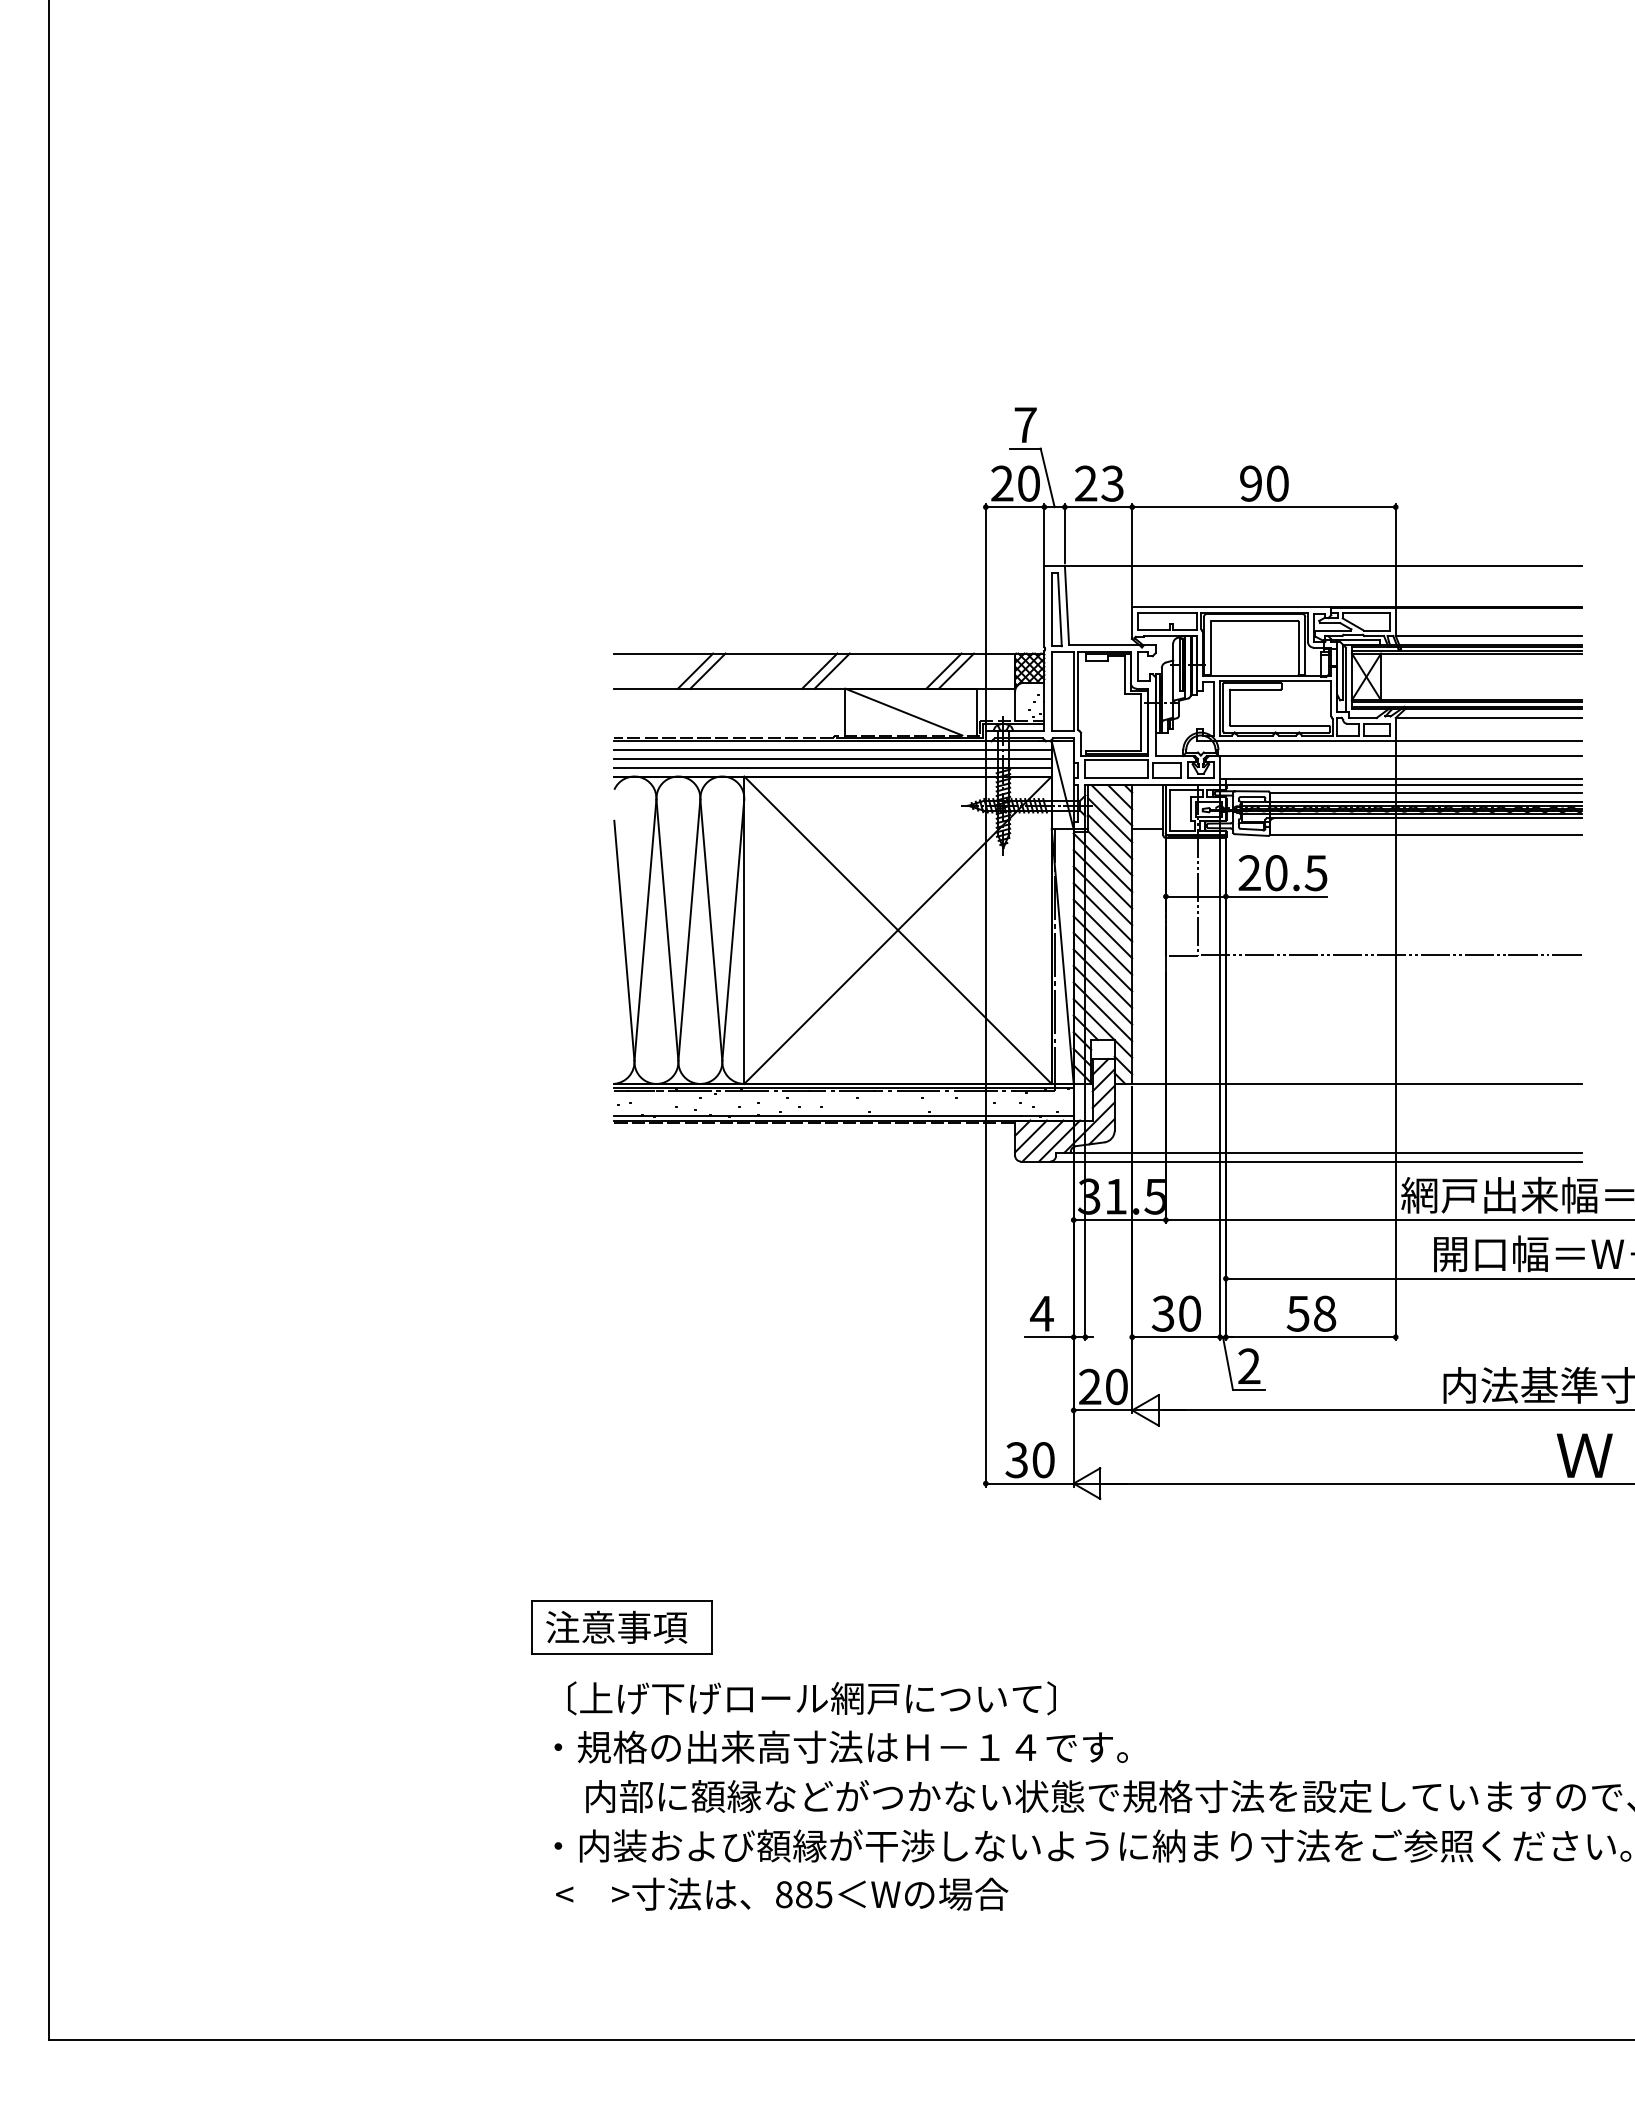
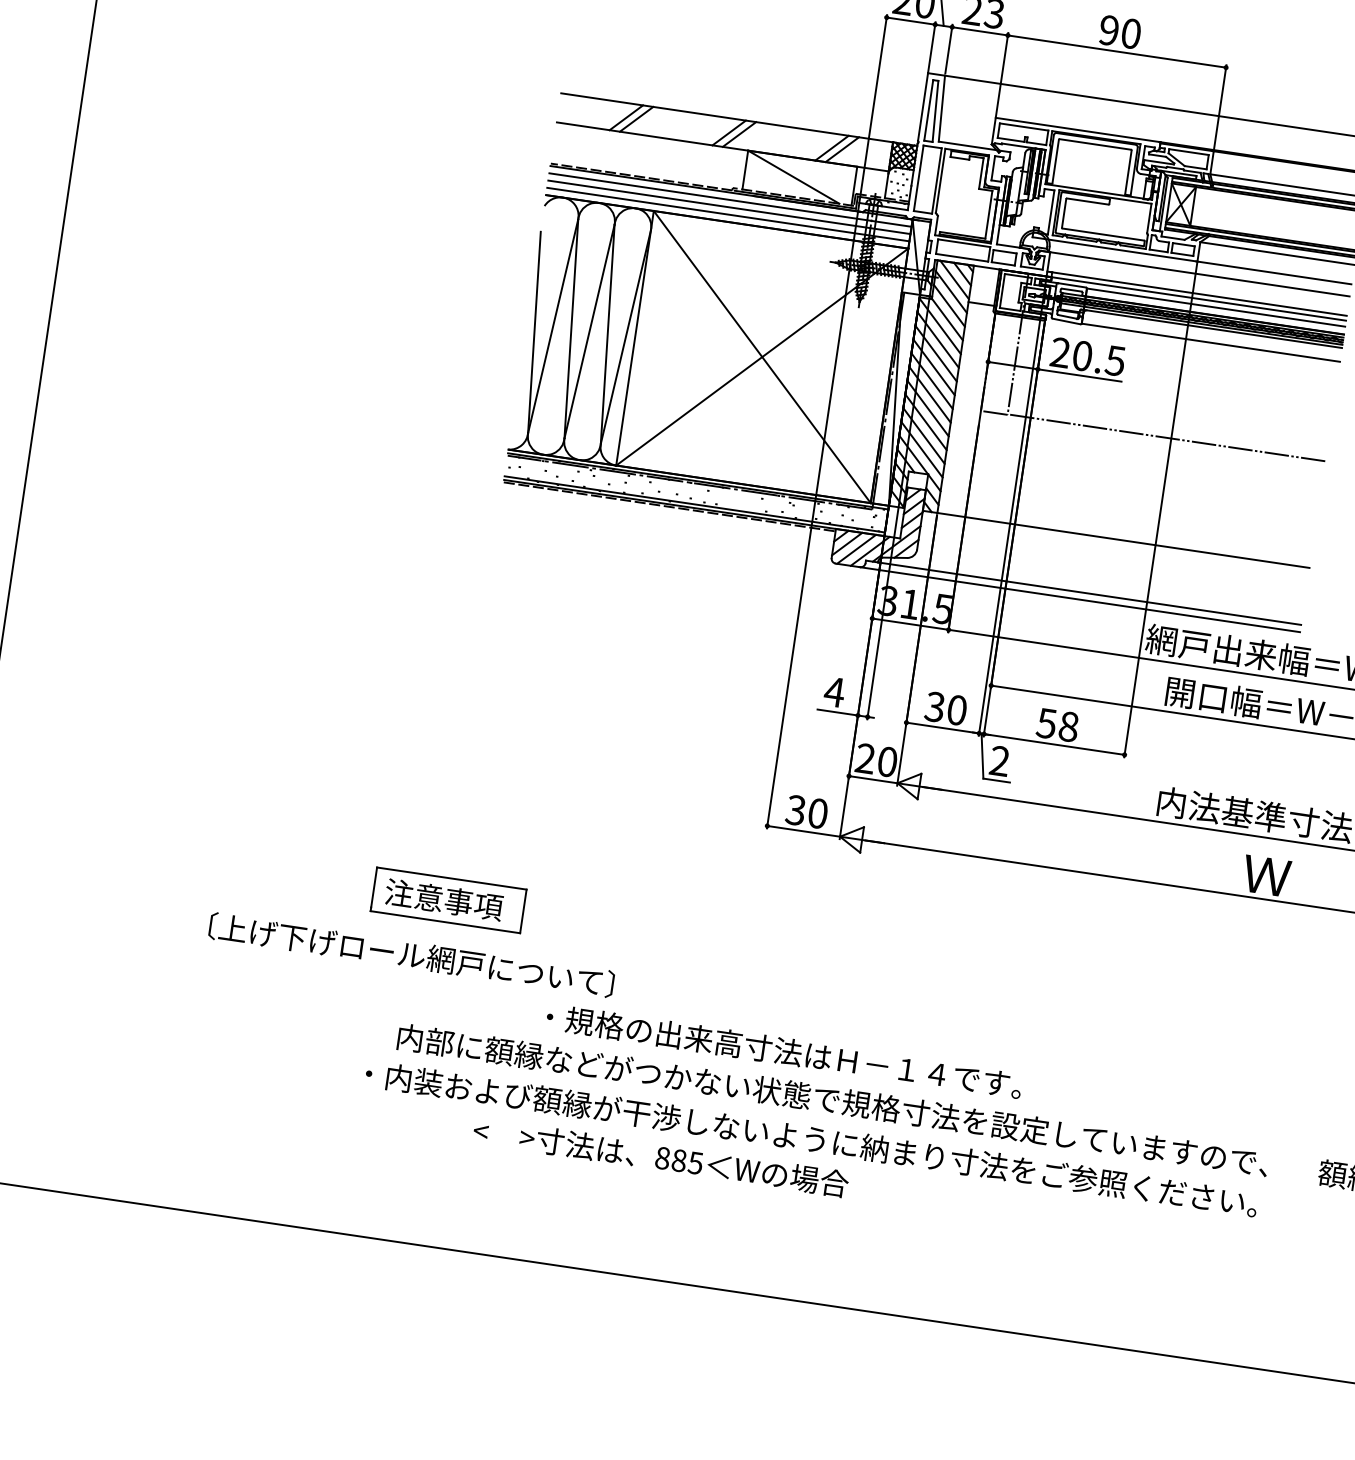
text: (811, 1698) -> (411, 955), moved
text: (840, 1746) -> (783, 1050), moved
text: (782, 1893) -> (661, 1157), moved

